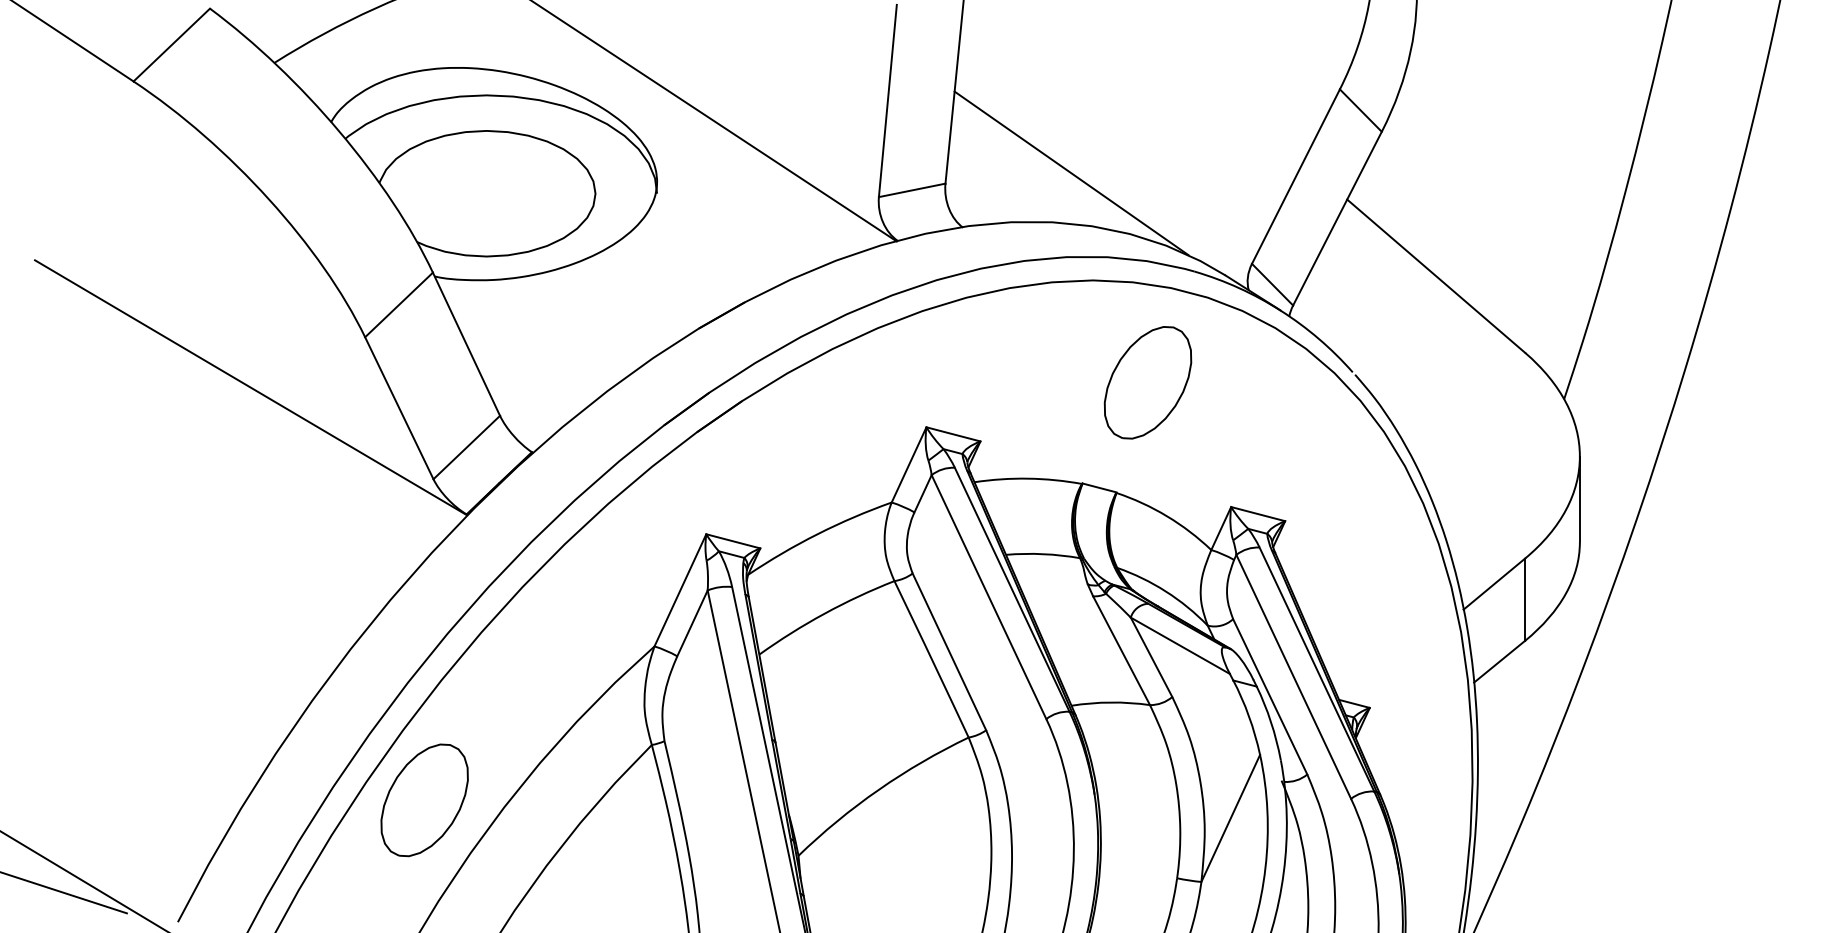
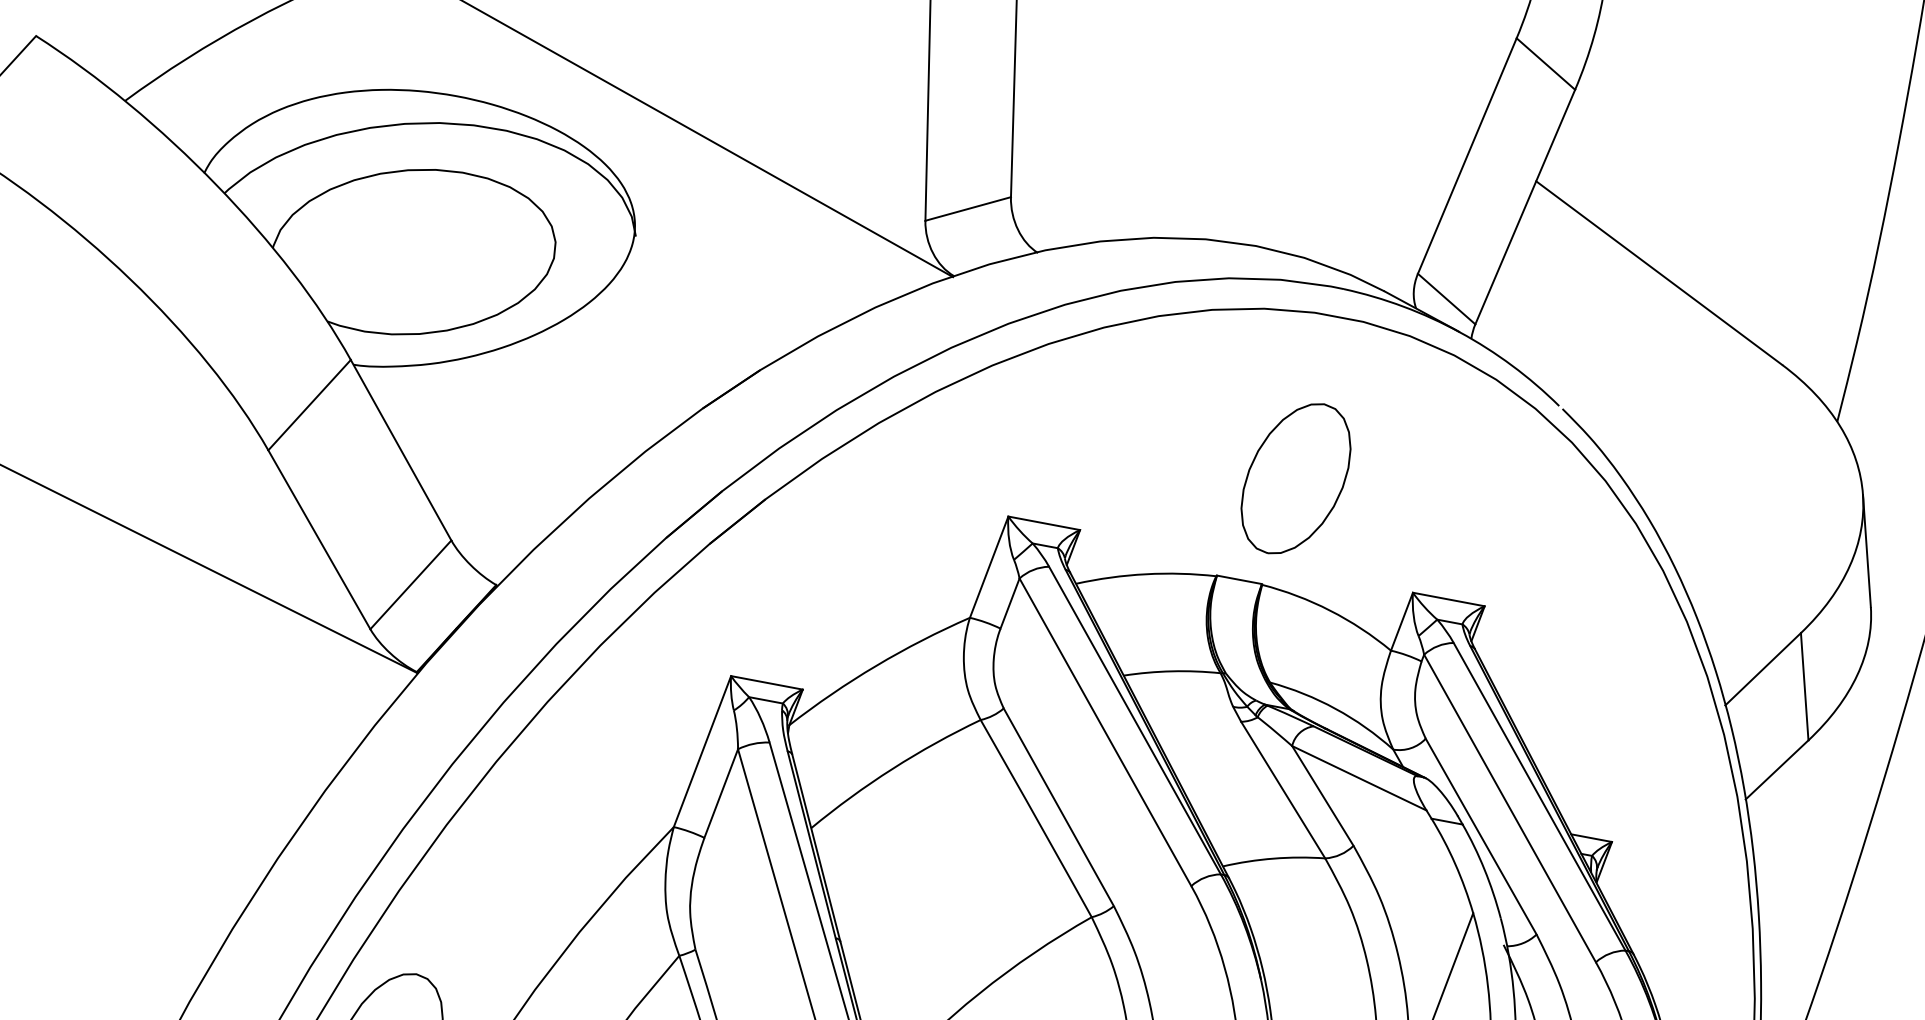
line: (1071, 173) -> (1174, 172), removed
part: (1147, 382) -> (1295, 478), moved

